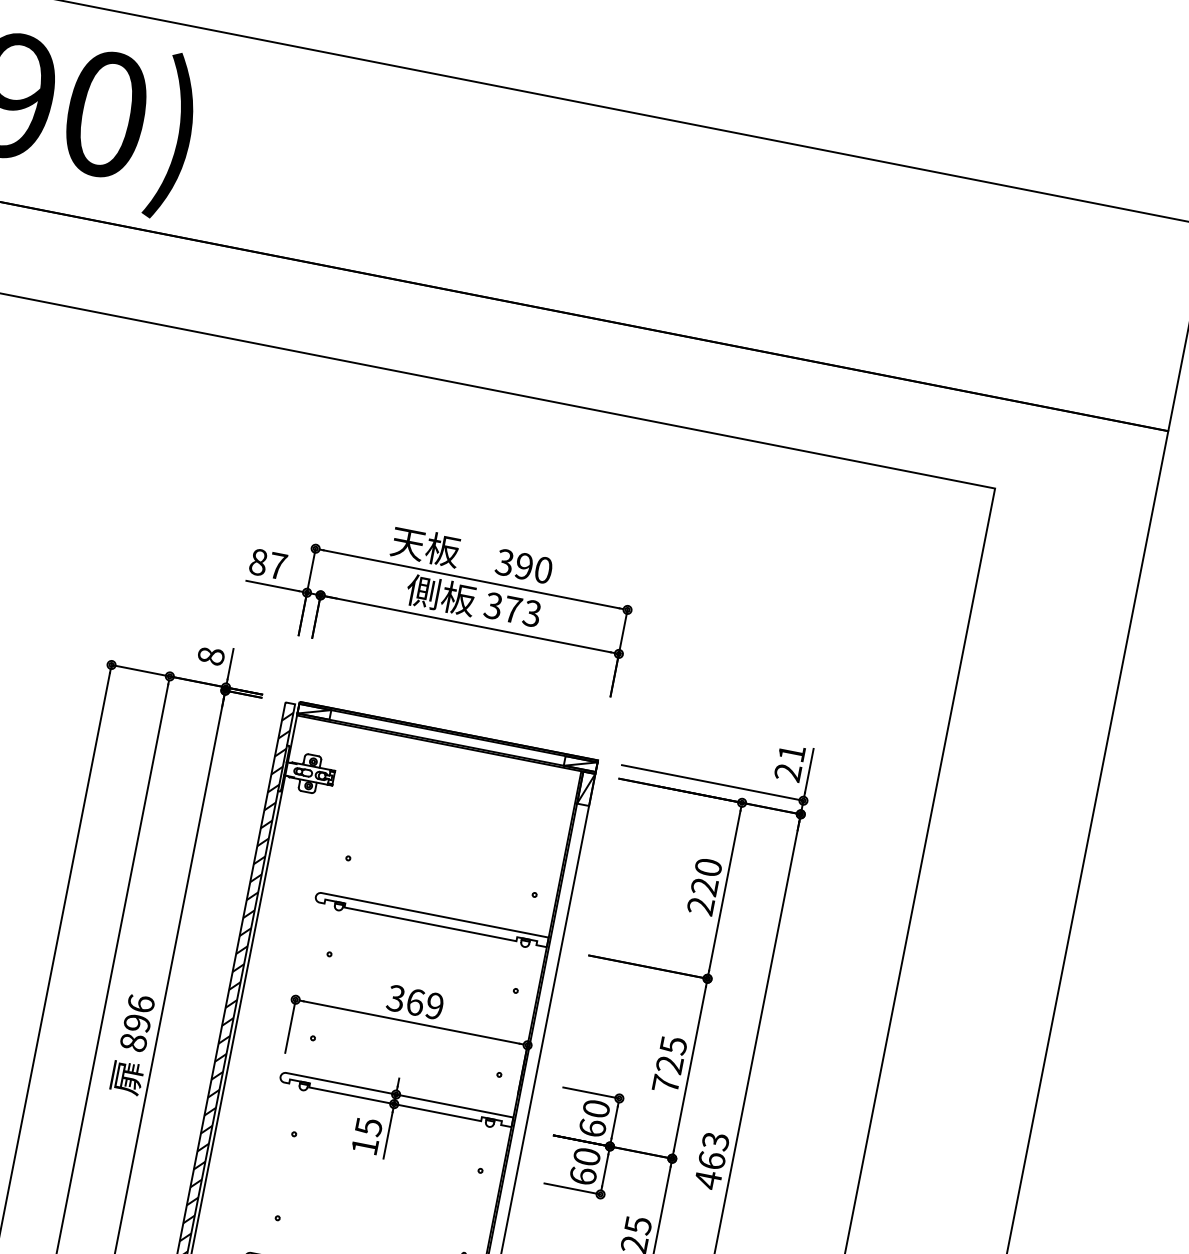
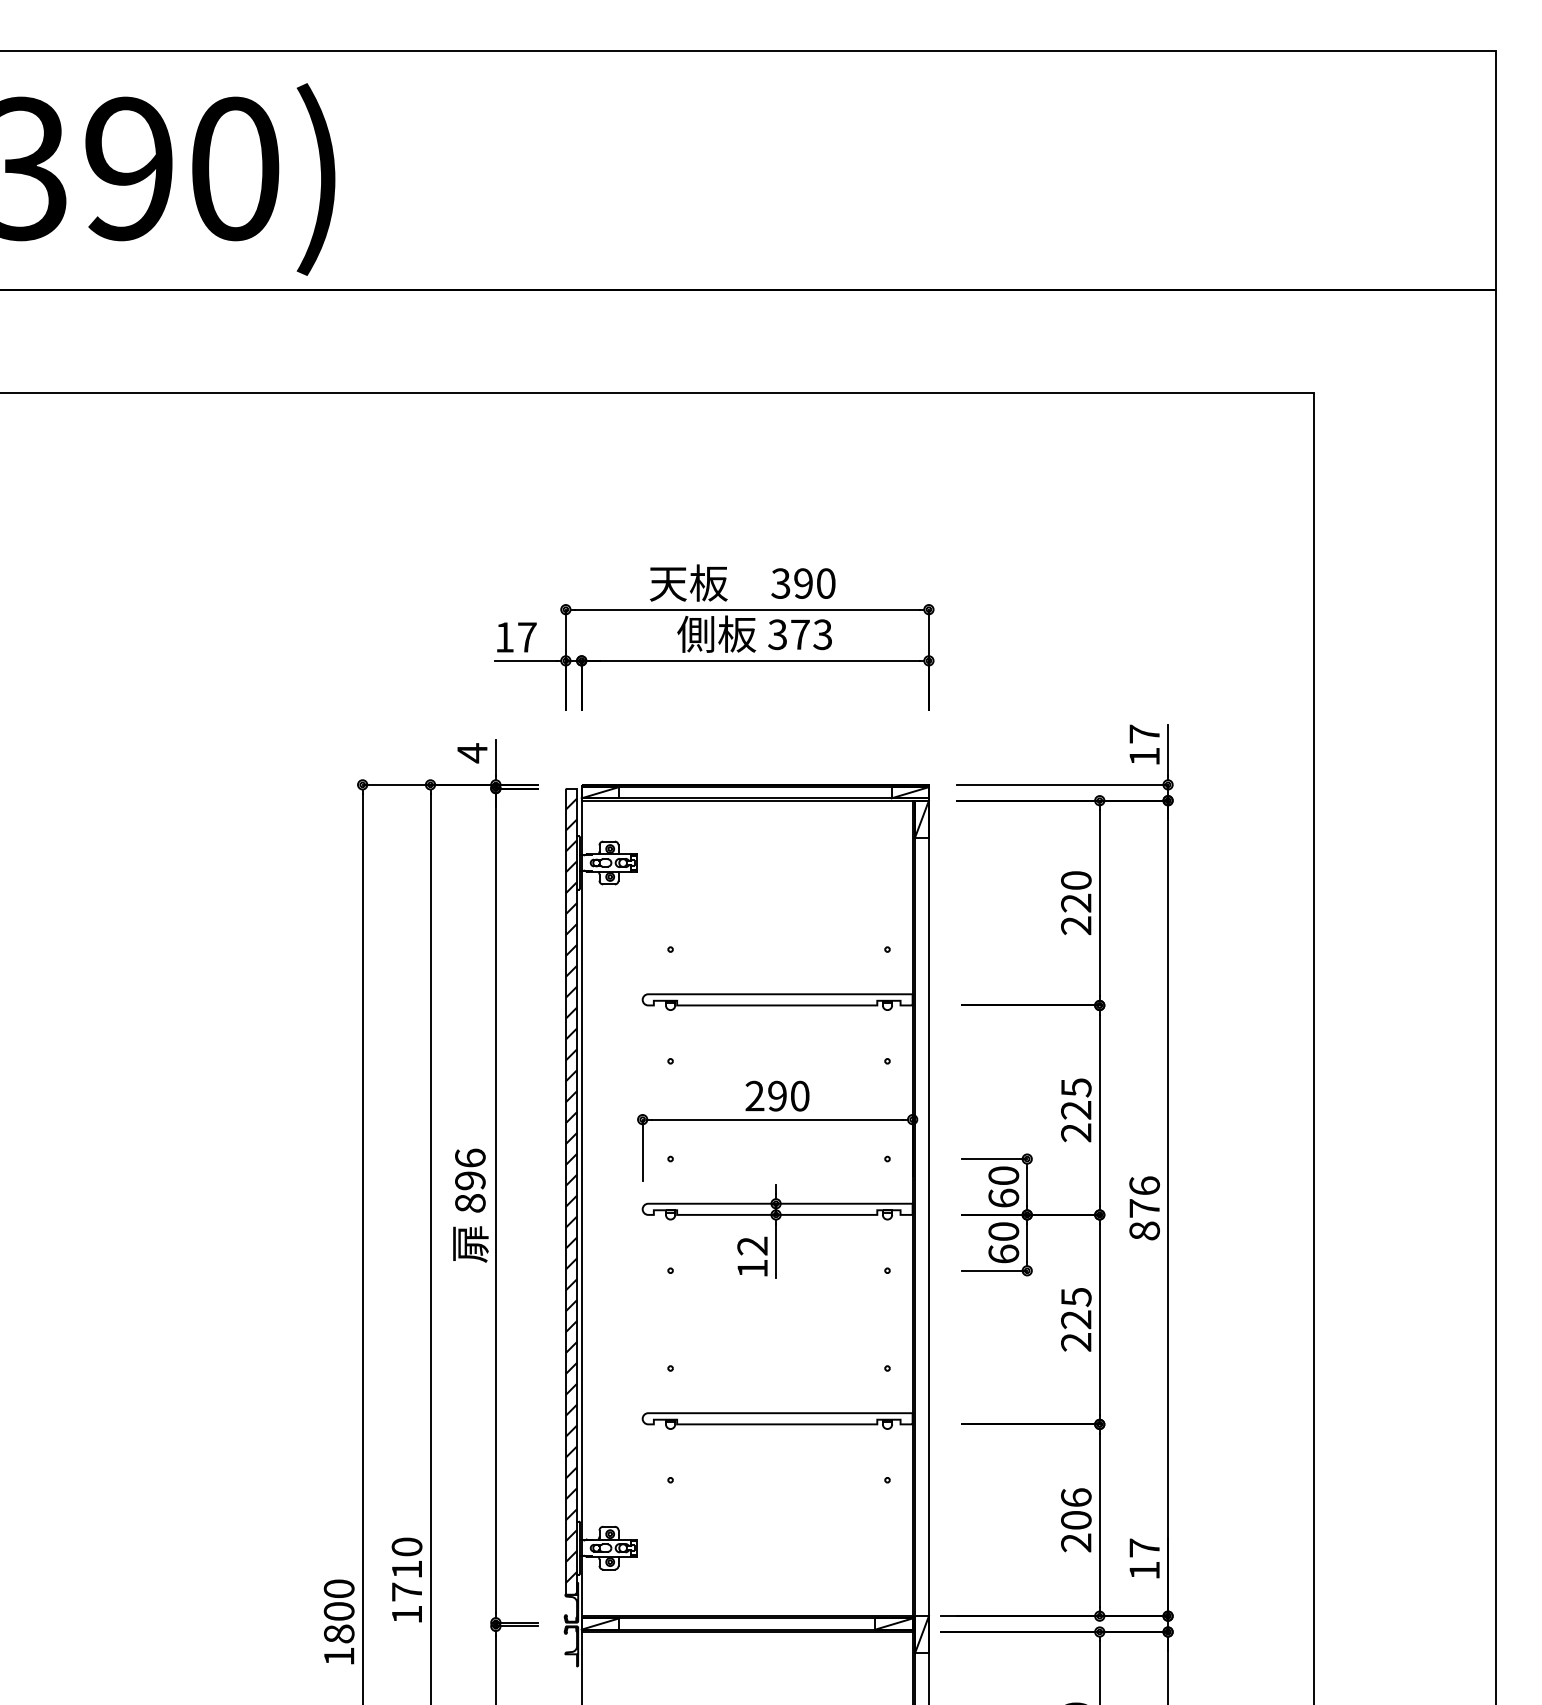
text: (258, 562) -> (504, 637), 87 -> 17
text: (211, 656) -> (472, 753), 8 -> 4
text: (789, 762) -> (1144, 745), 21 -> 17
text: (415, 1001) -> (777, 1095), 369 -> 290
text: (666, 1083) -> (1076, 1132), 725 -> 225
text: (368, 1126) -> (752, 1245), 15 -> 12
text: (711, 1160) -> (1144, 1208), 463 -> 876

